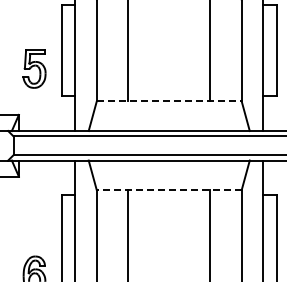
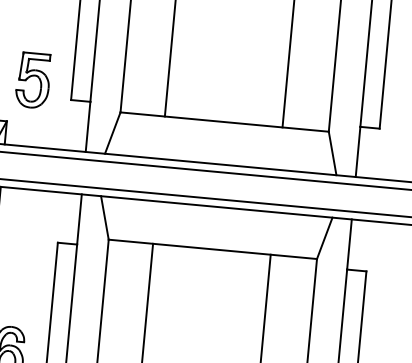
part: (34, 68) -> (33, 79), moved
line: (169, 101) -> (225, 122), dashed -> solid
line: (168, 190) -> (211, 249), dashed -> solid

